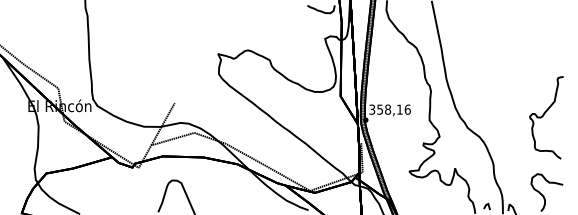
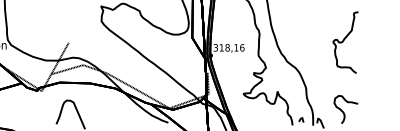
text: (379, 109) -> (221, 47), 358,16 -> 318,16
curve: (544, 115) -> (344, 40), moved

